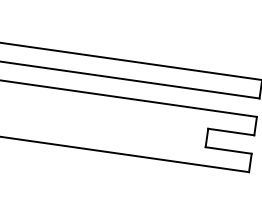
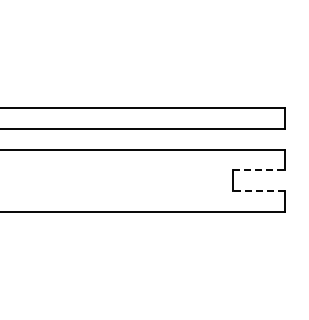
line: (230, 132) -> (258, 170), solid -> dashed
line: (228, 150) -> (258, 191), solid -> dashed

